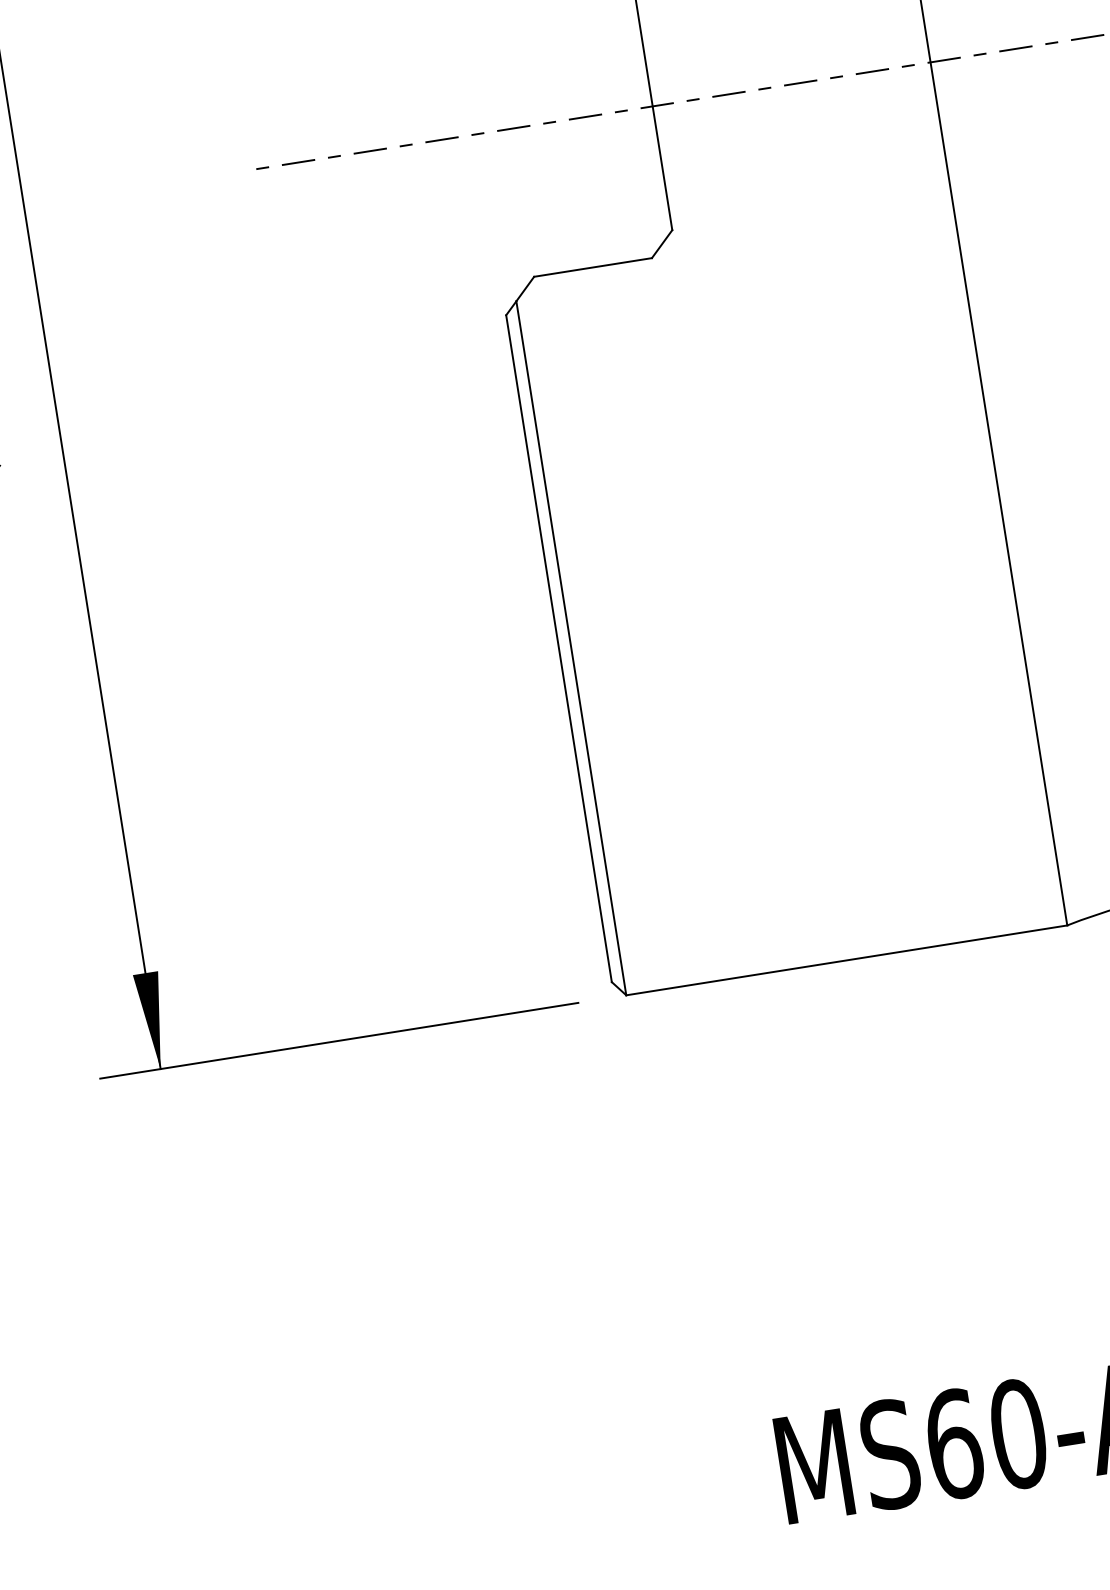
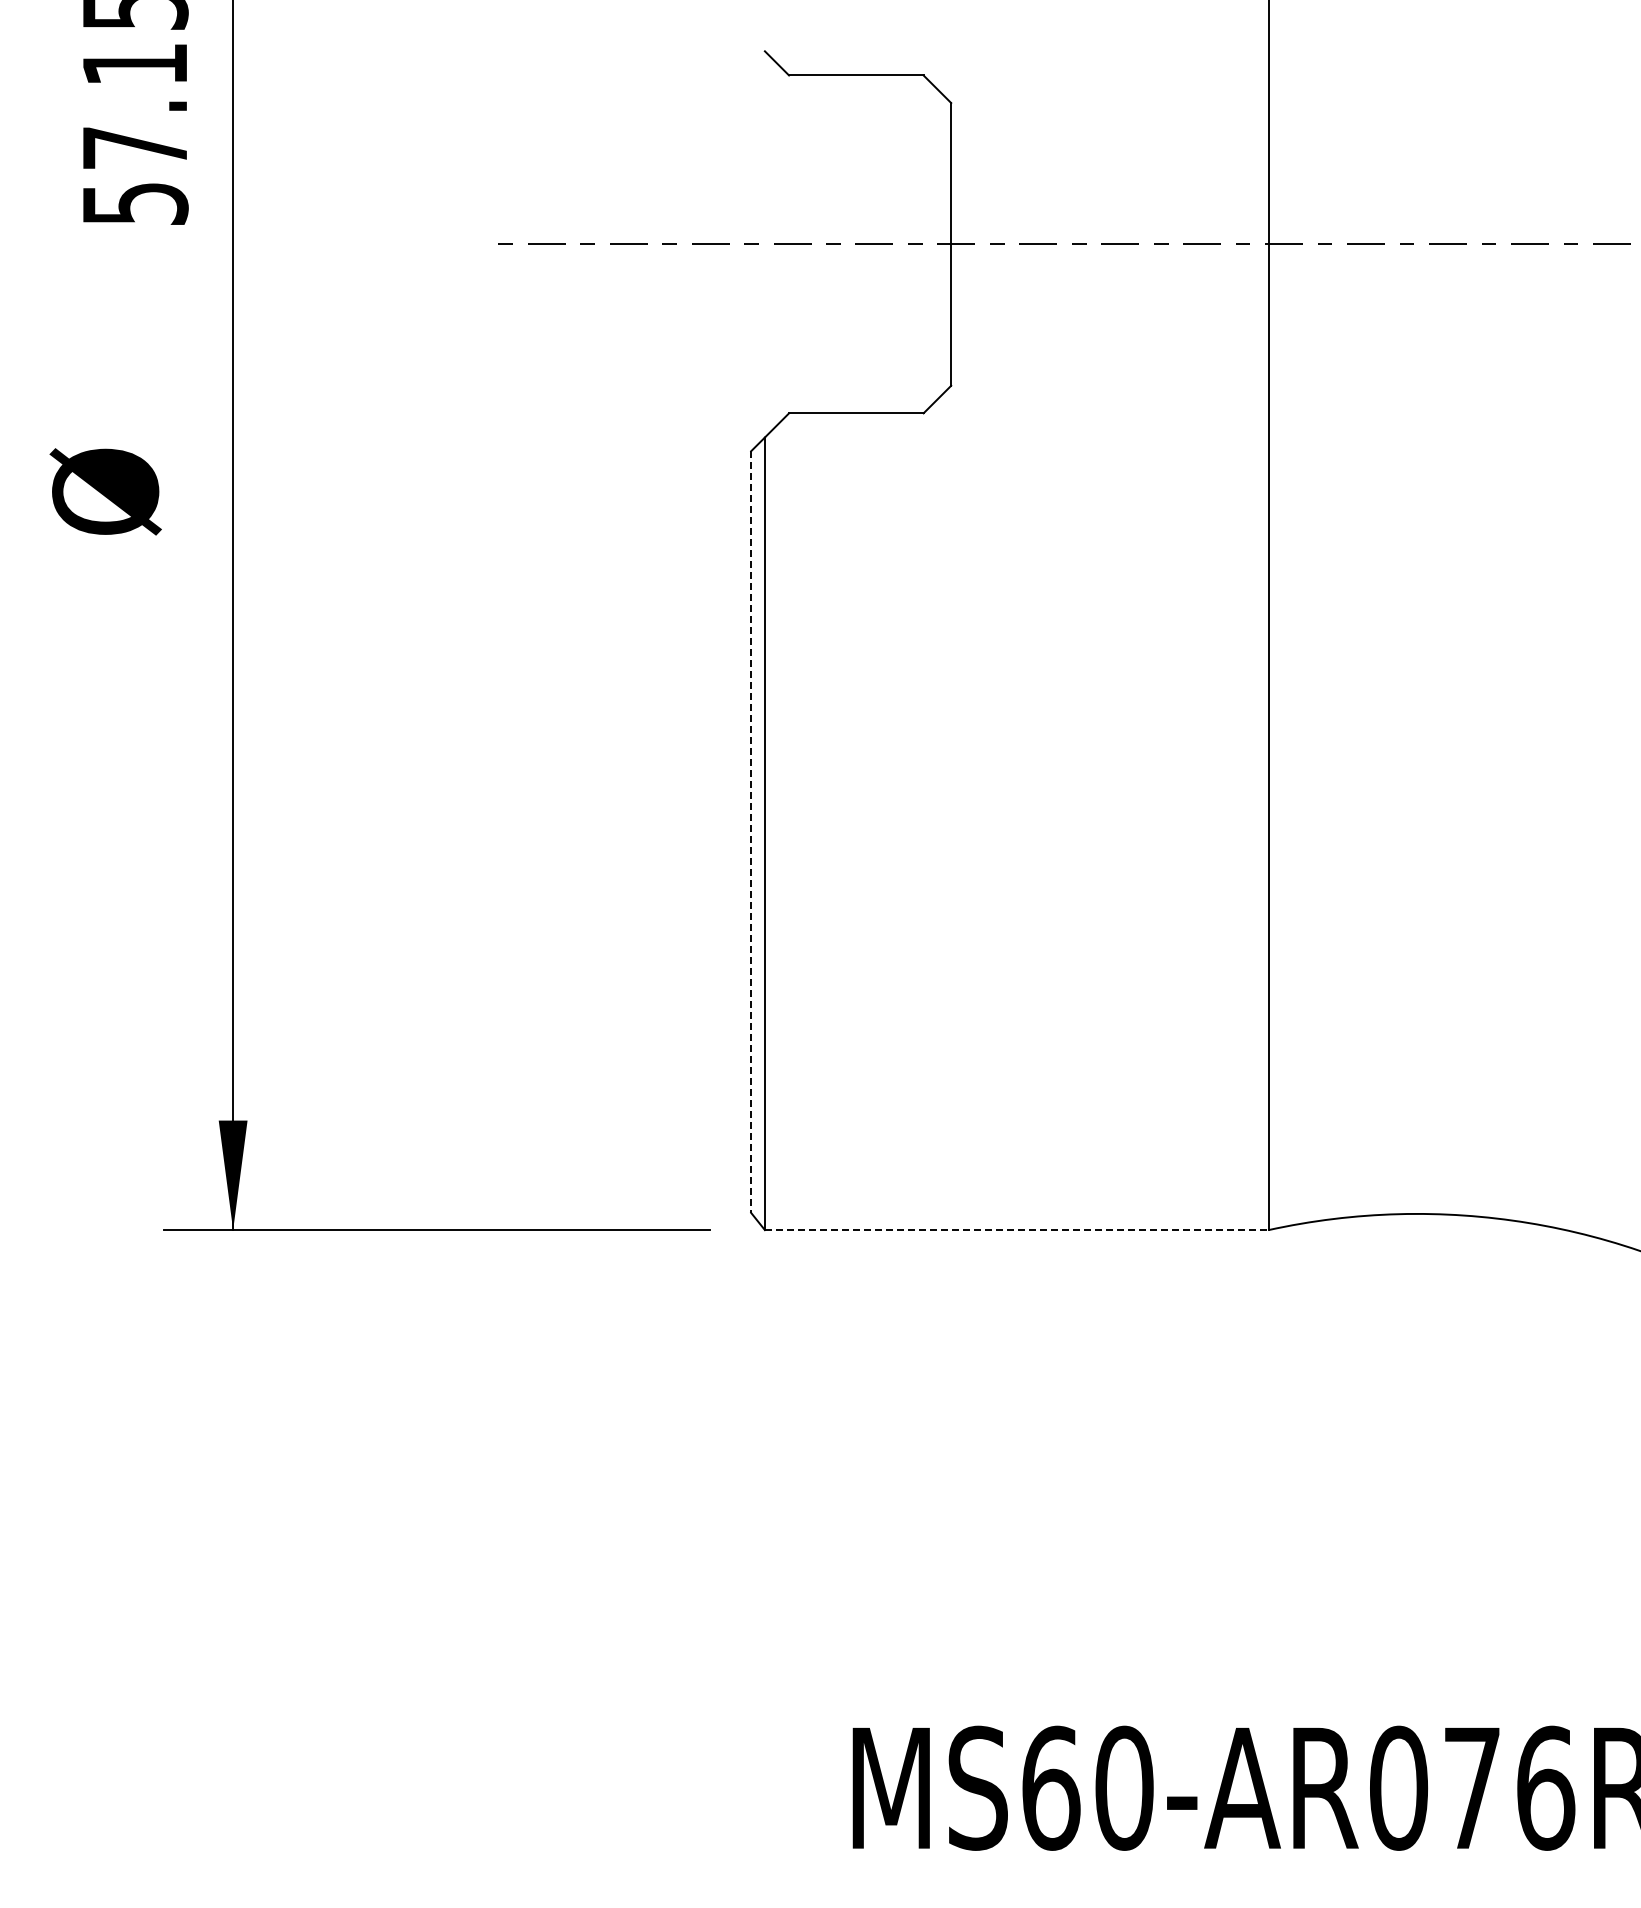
line: (559, 649) -> (751, 832), solid -> dashed
line: (846, 960) -> (1016, 1230), solid -> dashed

